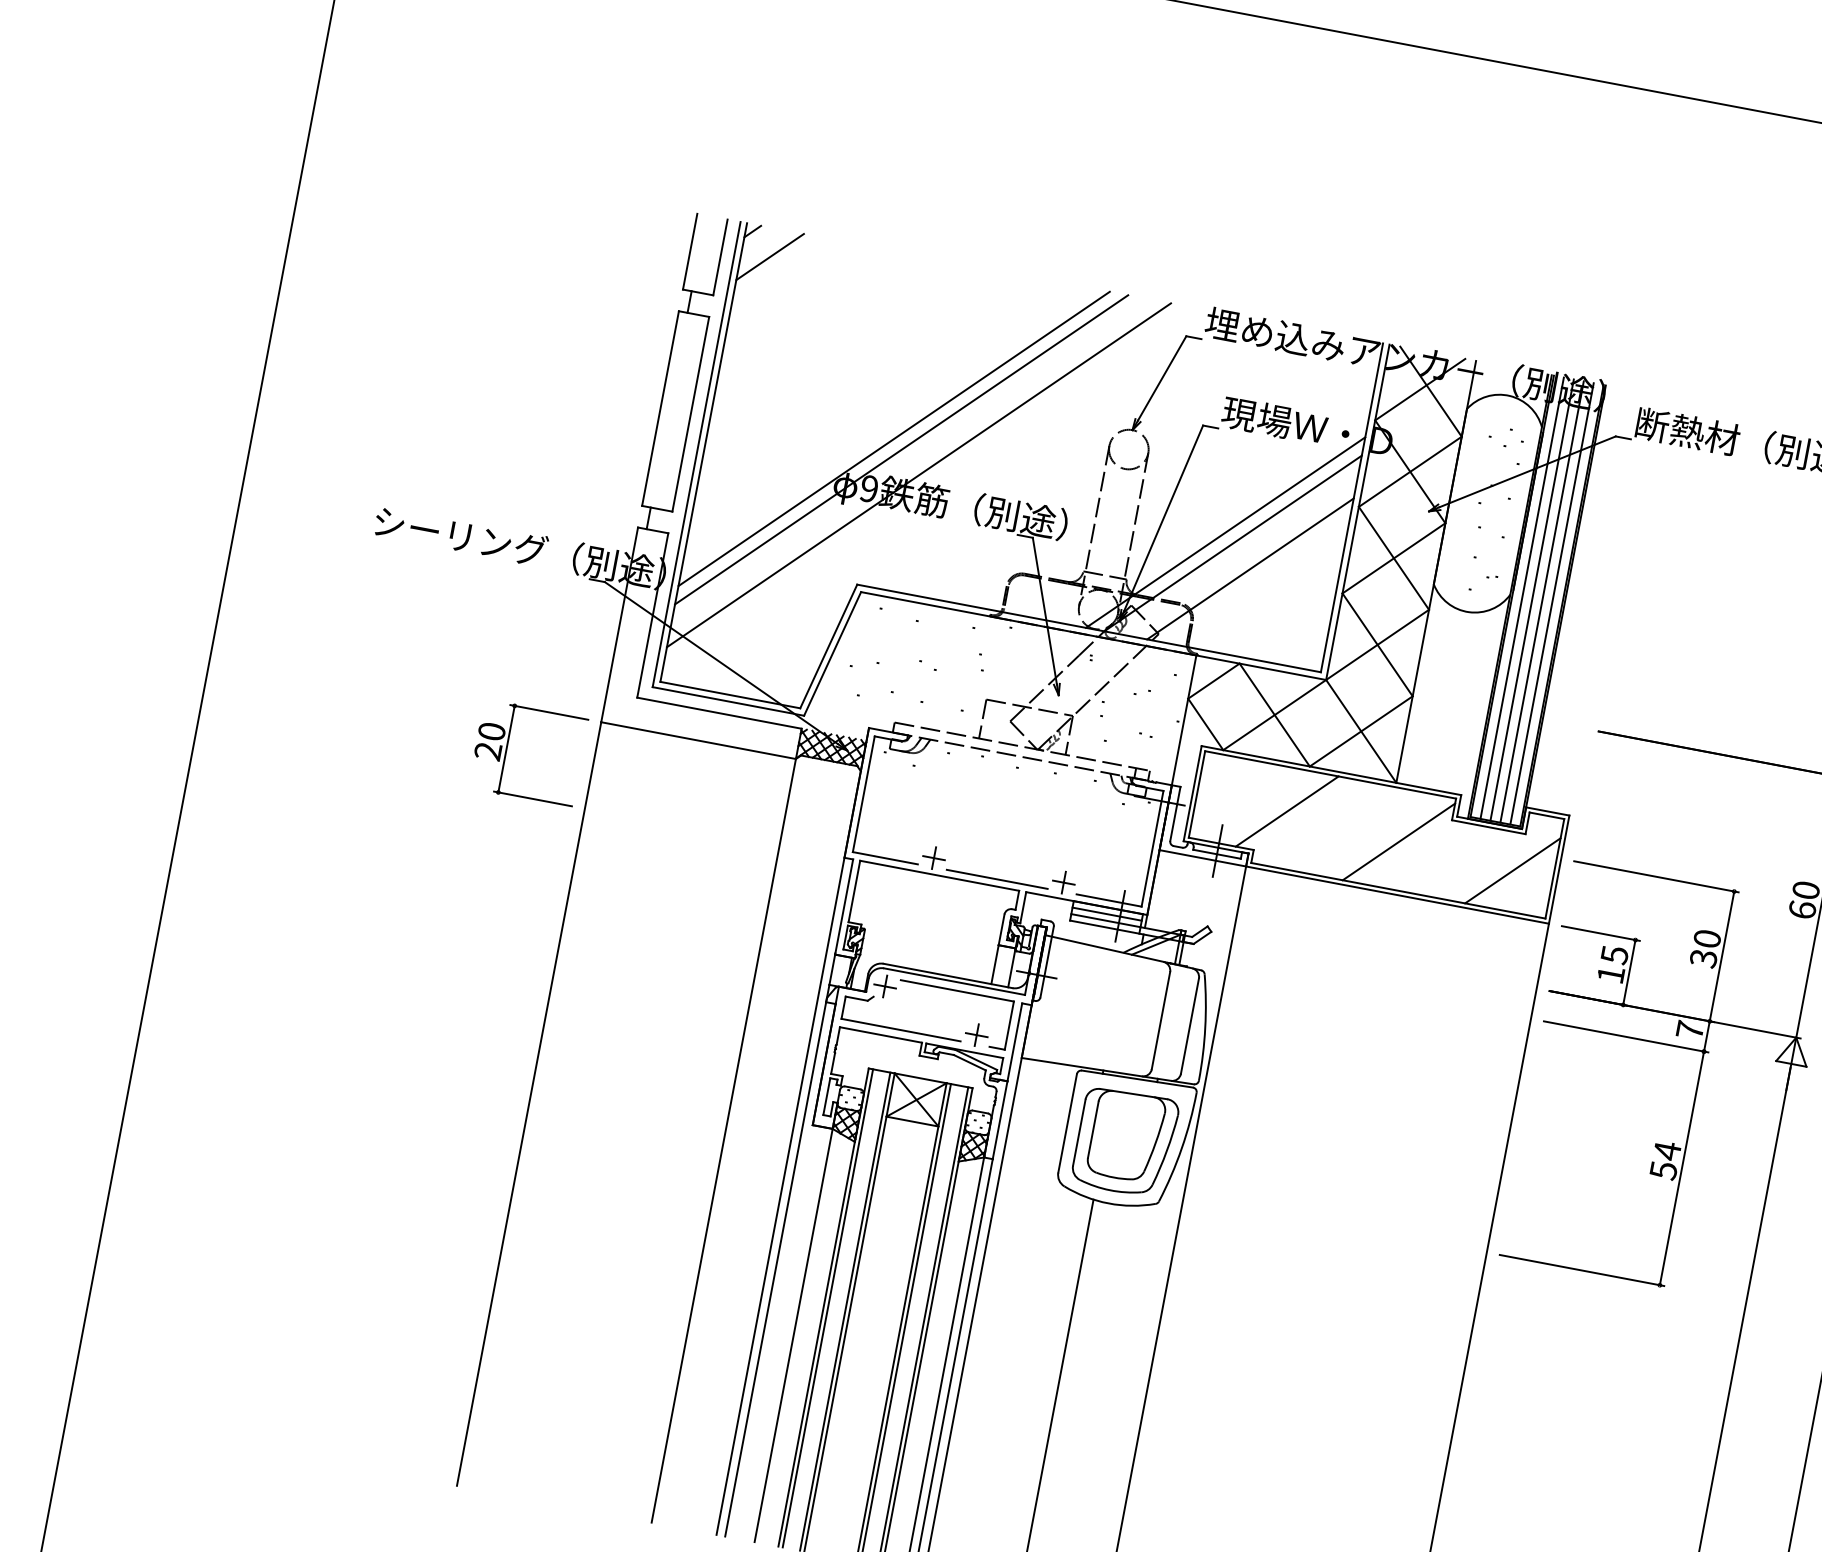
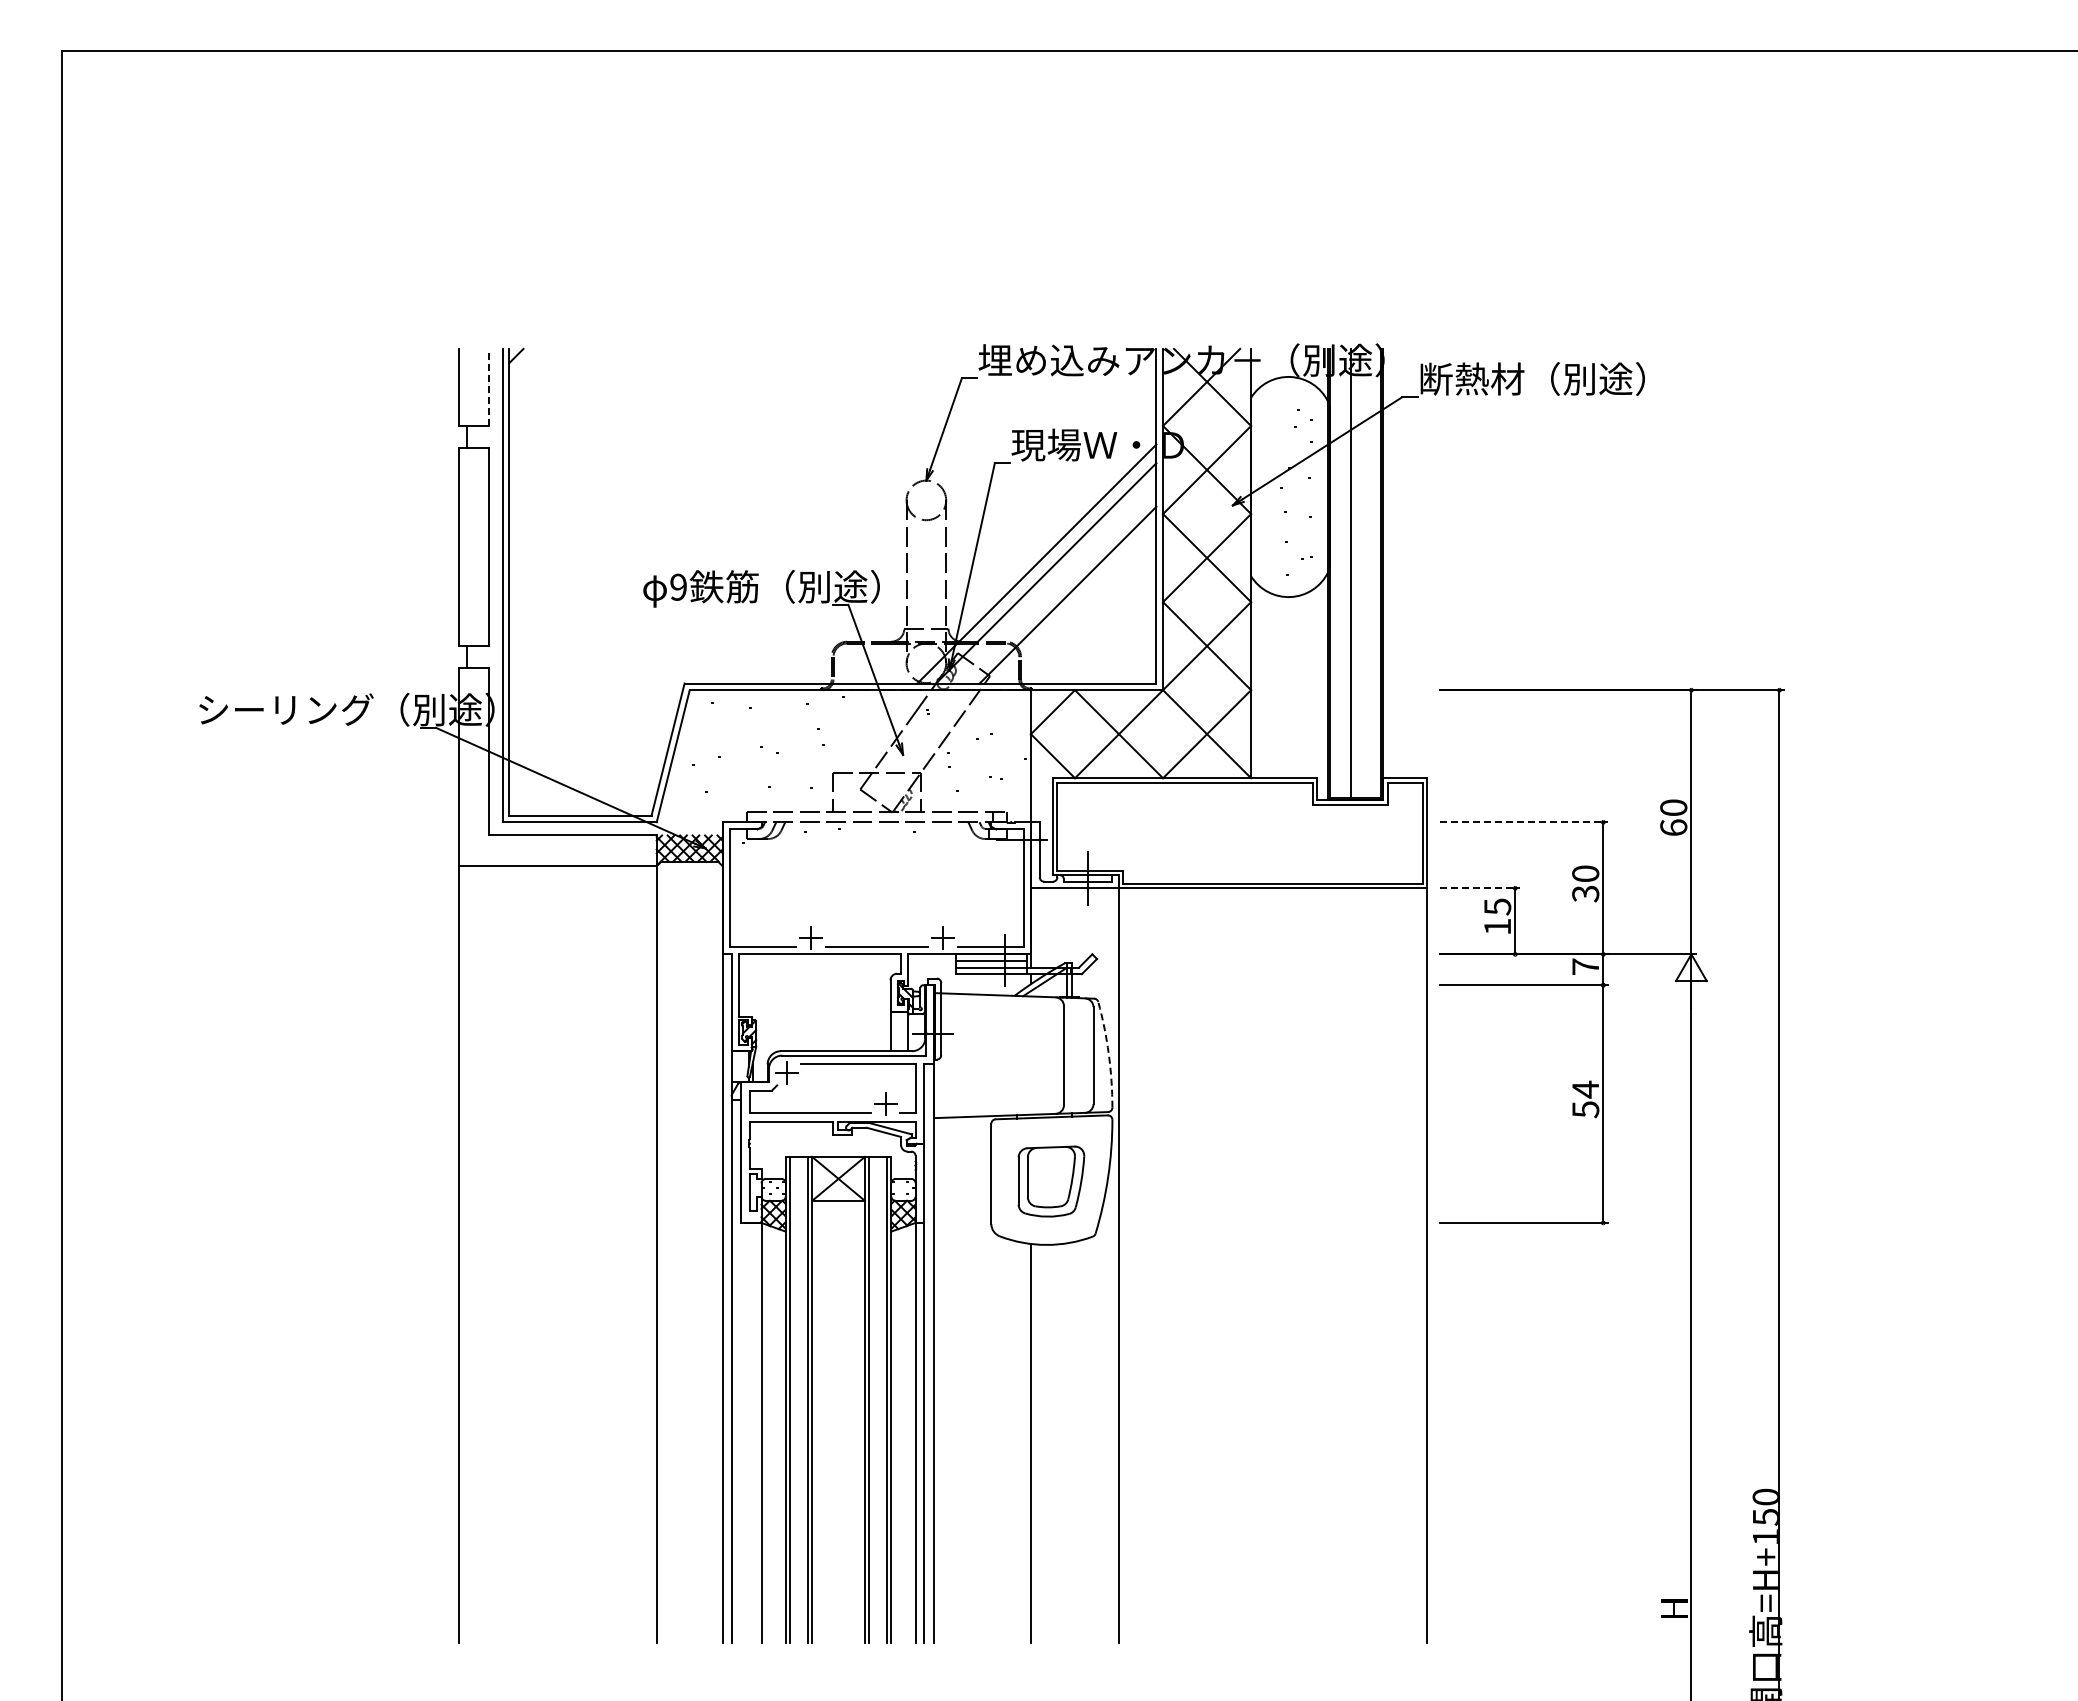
line: (770, 256) -> (538, 377), removed
line: (720, 257) -> (489, 387), solid -> dashed
line: (893, 438) -> (693, 533), removed
line: (902, 449) -> (703, 542), removed
line: (918, 475) -> (724, 564), removed
line: (1522, 598) -> (1340, 573), removed
line: (1541, 601) -> (1360, 573), removed
line: (1551, 603) -> (1370, 573), removed
part: (507, 749) -> (371, 910), removed
line: (1287, 811) -> (1149, 826), removed
line: (1398, 841) -> (1264, 835), removed
line: (1512, 870) -> (1381, 842), removed
line: (1656, 877) -> (1524, 822), solid -> dashed
line: (1601, 933) -> (1480, 888), solid -> dashed
arc: (1204, 1027) -> (1108, 1054), solid -> dashed
part: (1125, 1142) -> (1051, 1181), size x0.7

